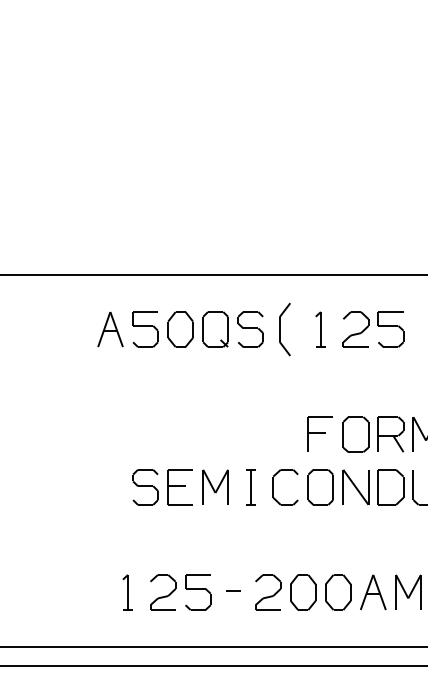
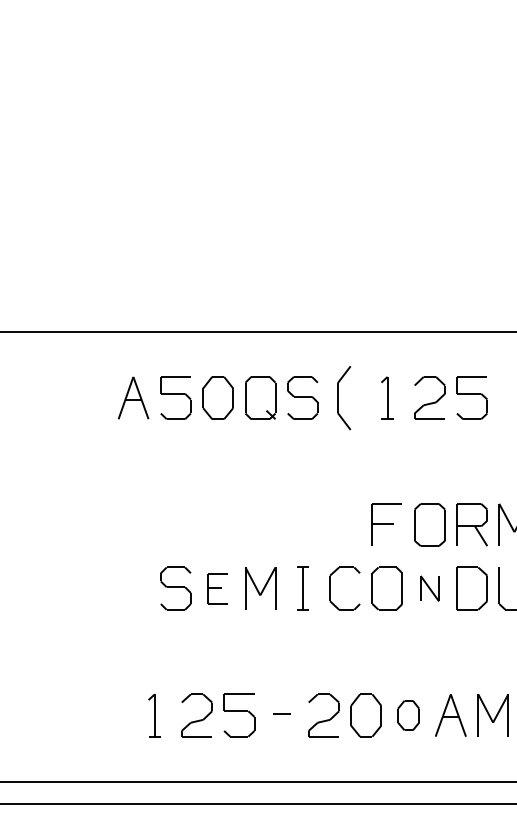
part: (179, 487) -> (216, 588), size x0.7
part: (355, 487) -> (429, 588), size x0.6
part: (338, 592) -> (408, 715), size x0.7

